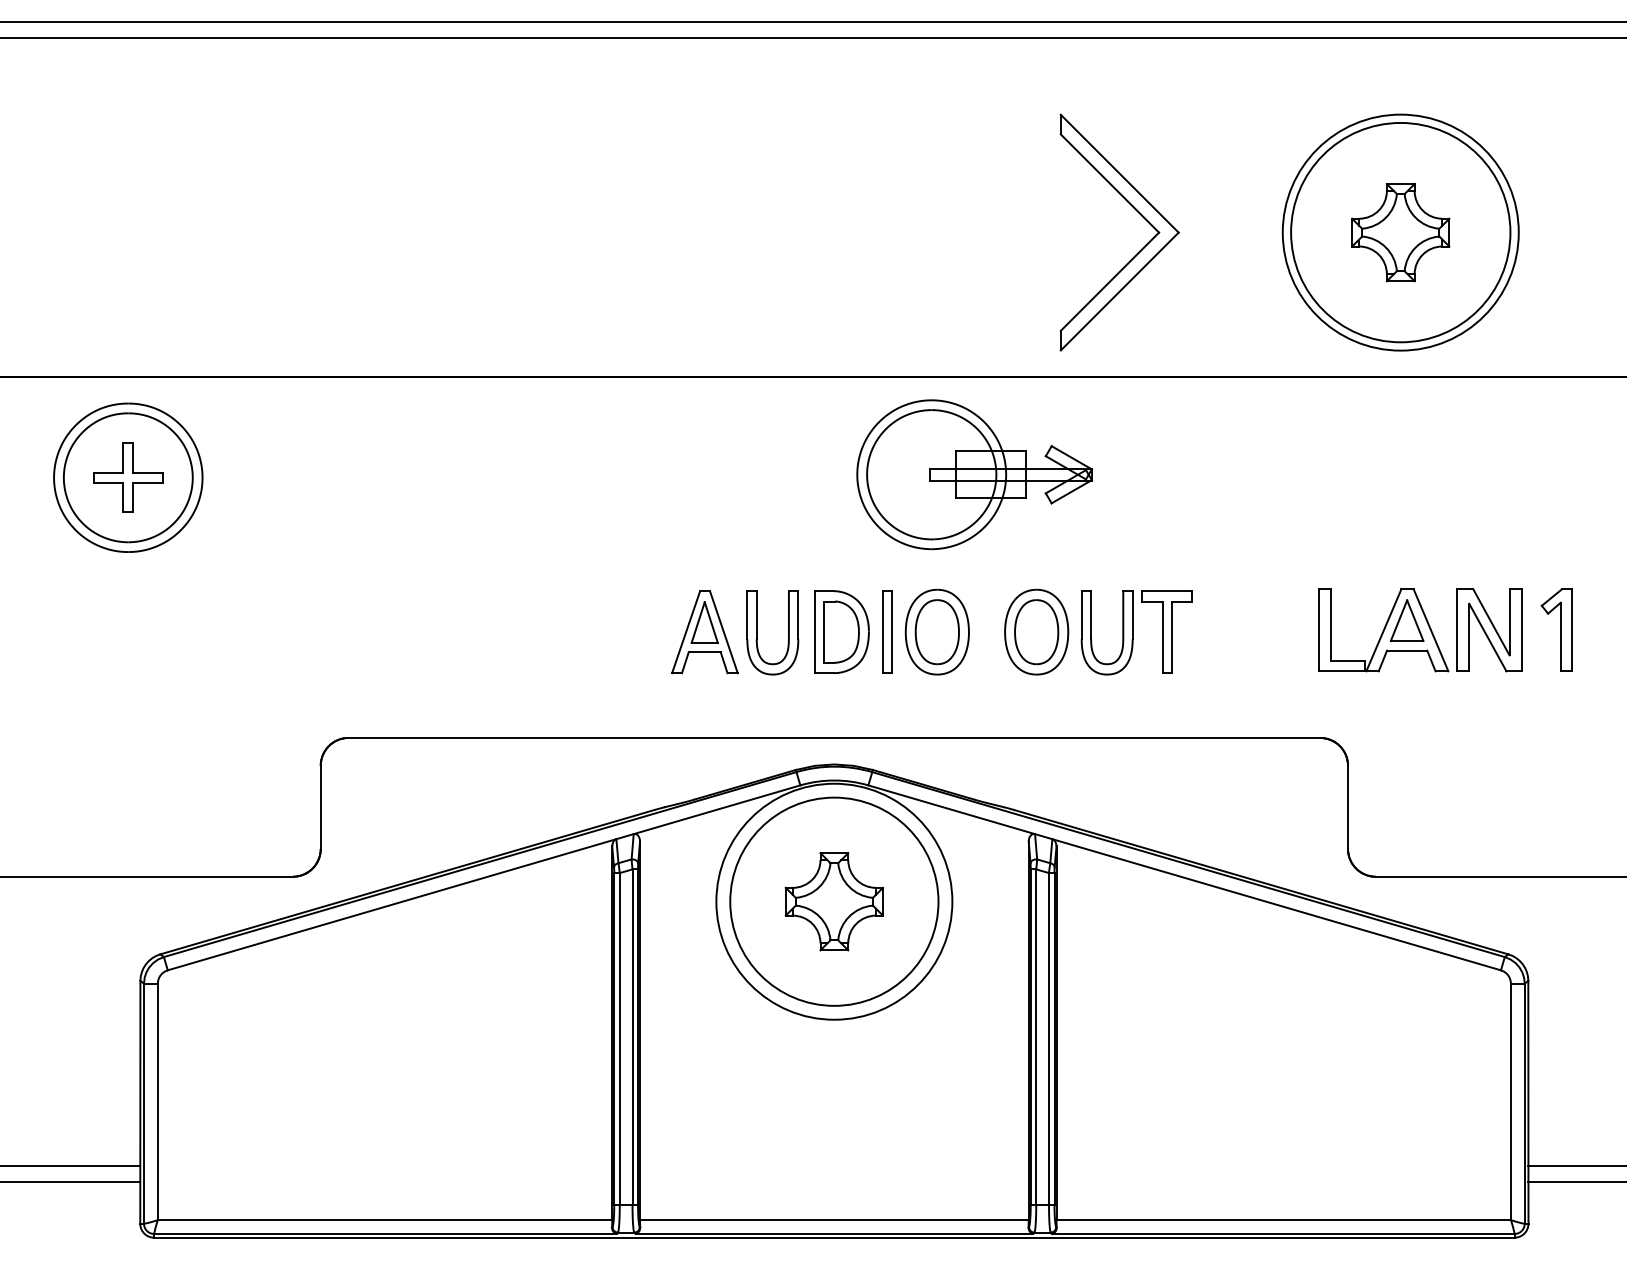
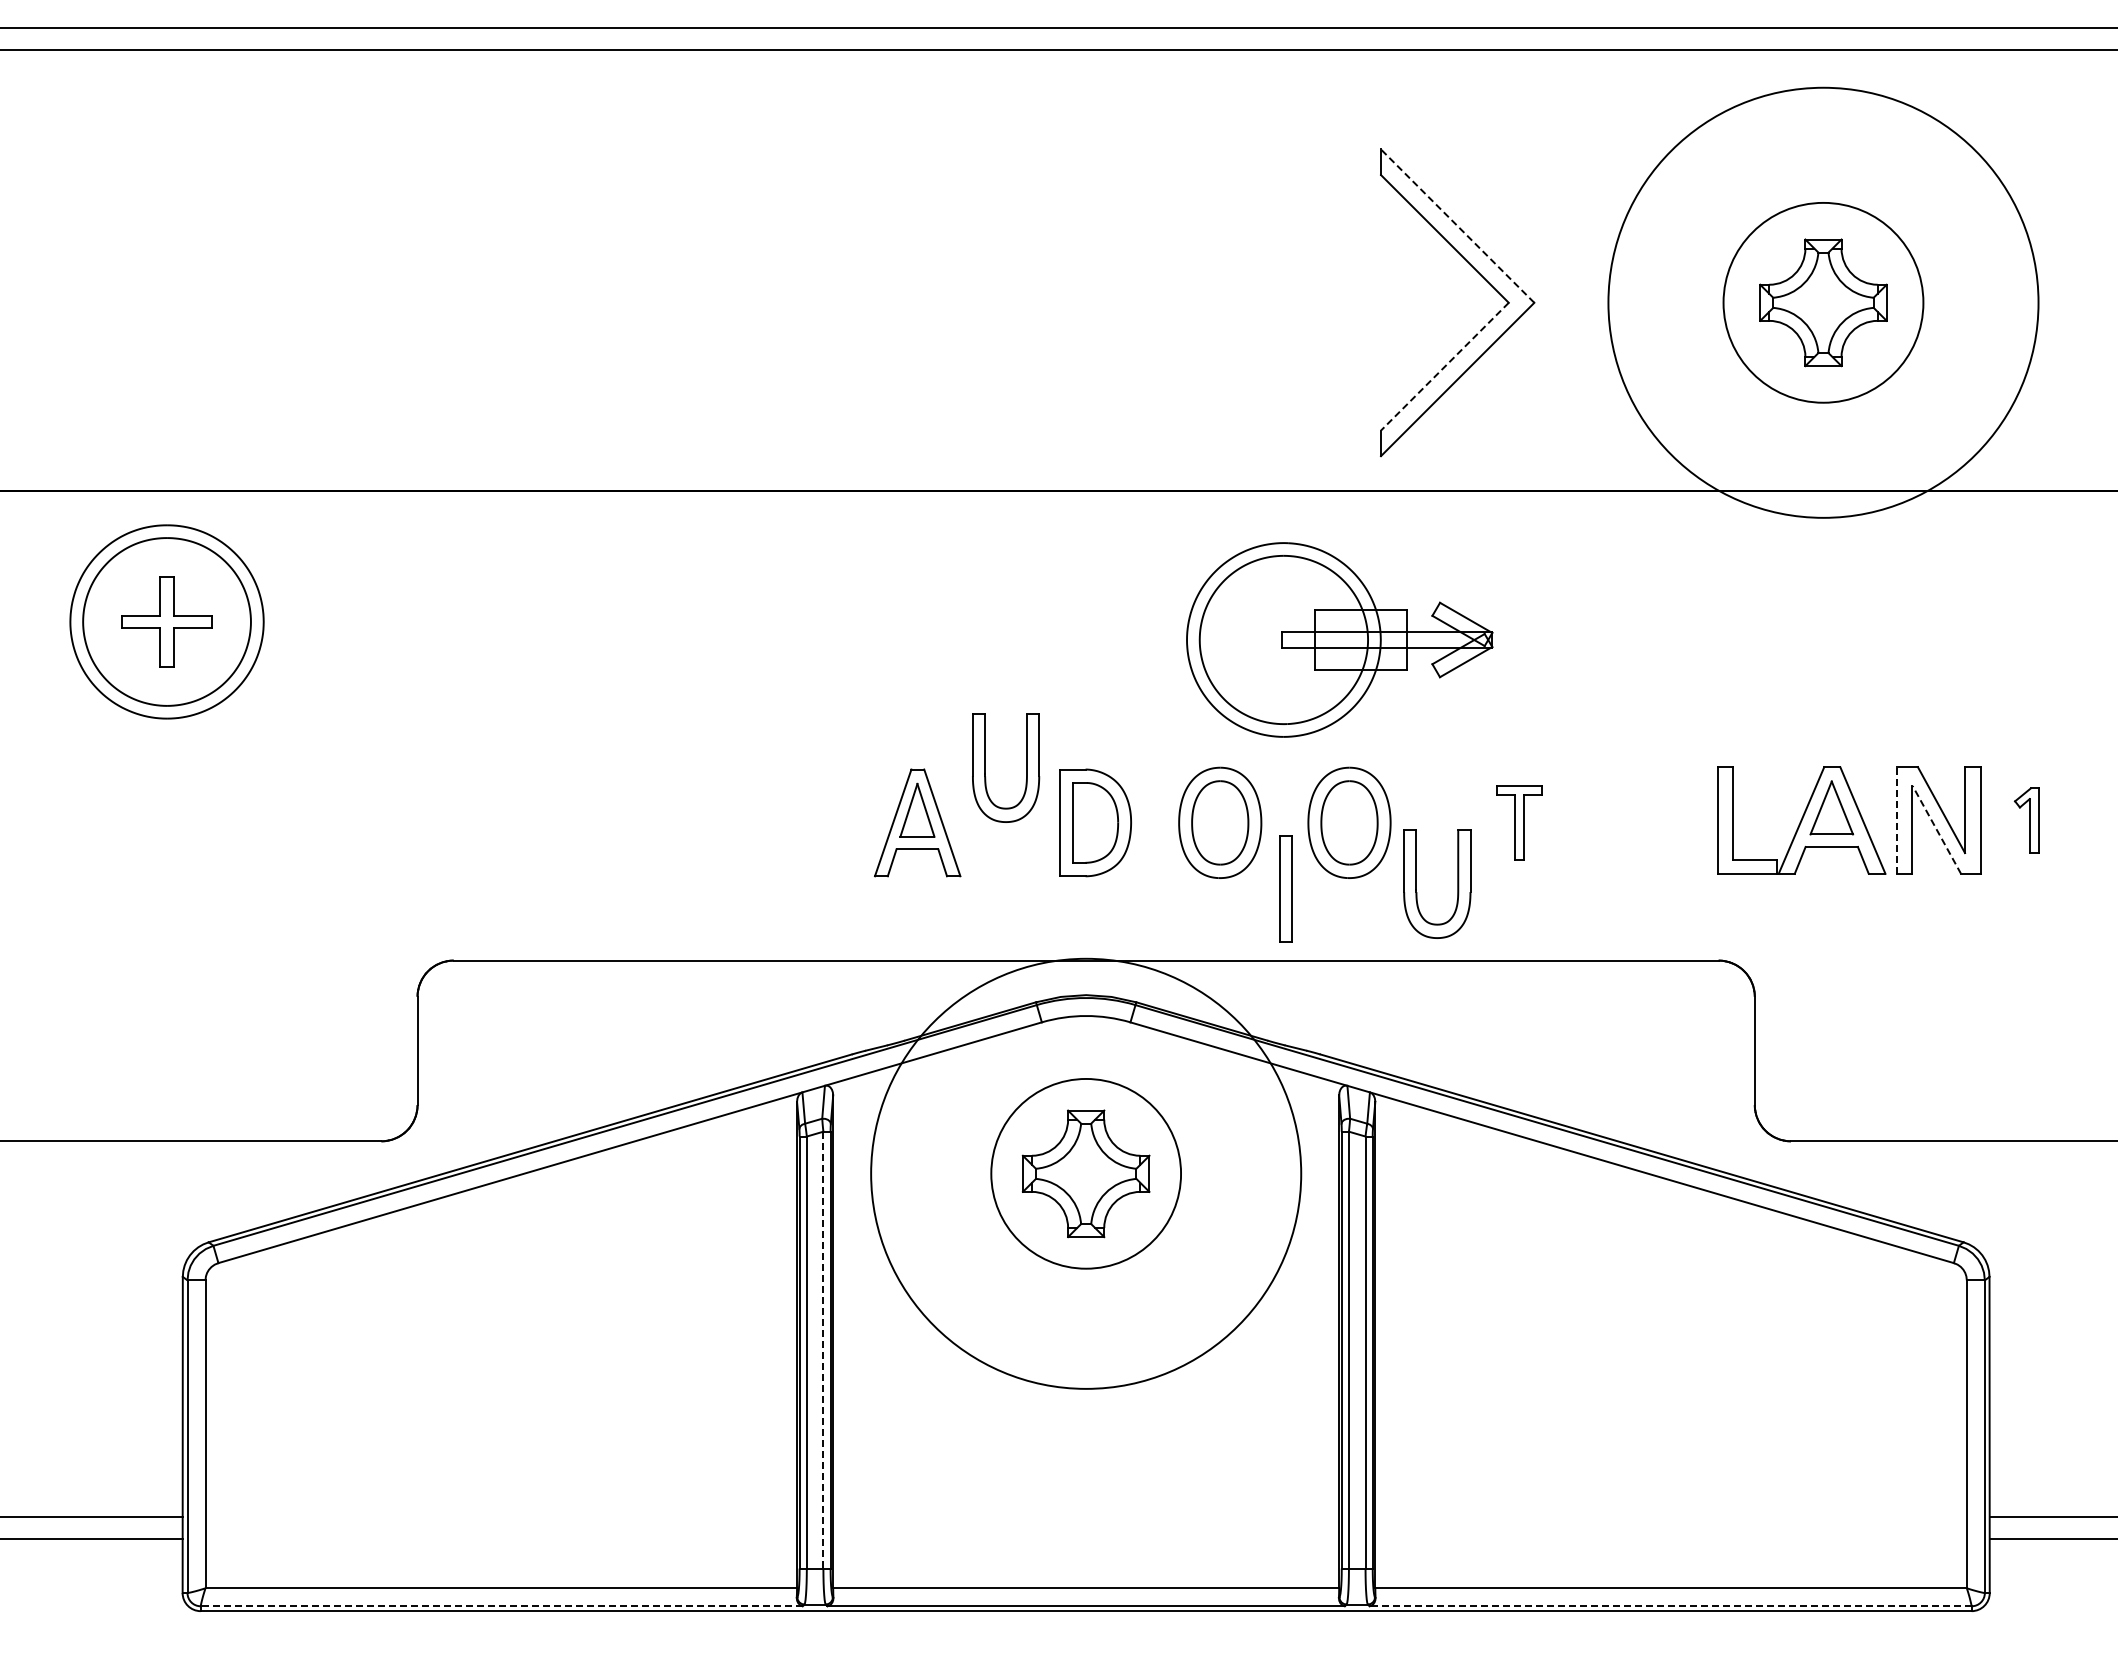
line: (1119, 173) -> (1457, 225), solid -> dashed
circle: (1400, 232) -> (1823, 302), size x0.7
circle: (1400, 232) -> (1823, 302), size x1.4
line: (1109, 282) -> (1444, 367), solid -> dashed
part: (974, 474) -> (1339, 639), moved
line: (1457, 630) -> (1897, 820), solid -> dashed
part: (1556, 630) -> (2026, 820), size x0.6
part: (887, 631) -> (1285, 888), moved
part: (1167, 631) -> (1519, 822), size x0.7
part: (788, 632) -> (1026, 767), moved
part: (1122, 632) -> (1457, 883), moved
line: (1487, 637) -> (1936, 829), solid -> dashed
circle: (833, 901) -> (1085, 1173), size x0.7
circle: (833, 901) -> (1085, 1173), size x1.4
line: (632, 1037) -> (823, 1350), solid -> dashed
line: (385, 1234) -> (501, 1606), solid -> dashed
line: (1283, 1234) -> (1670, 1606), solid -> dashed

